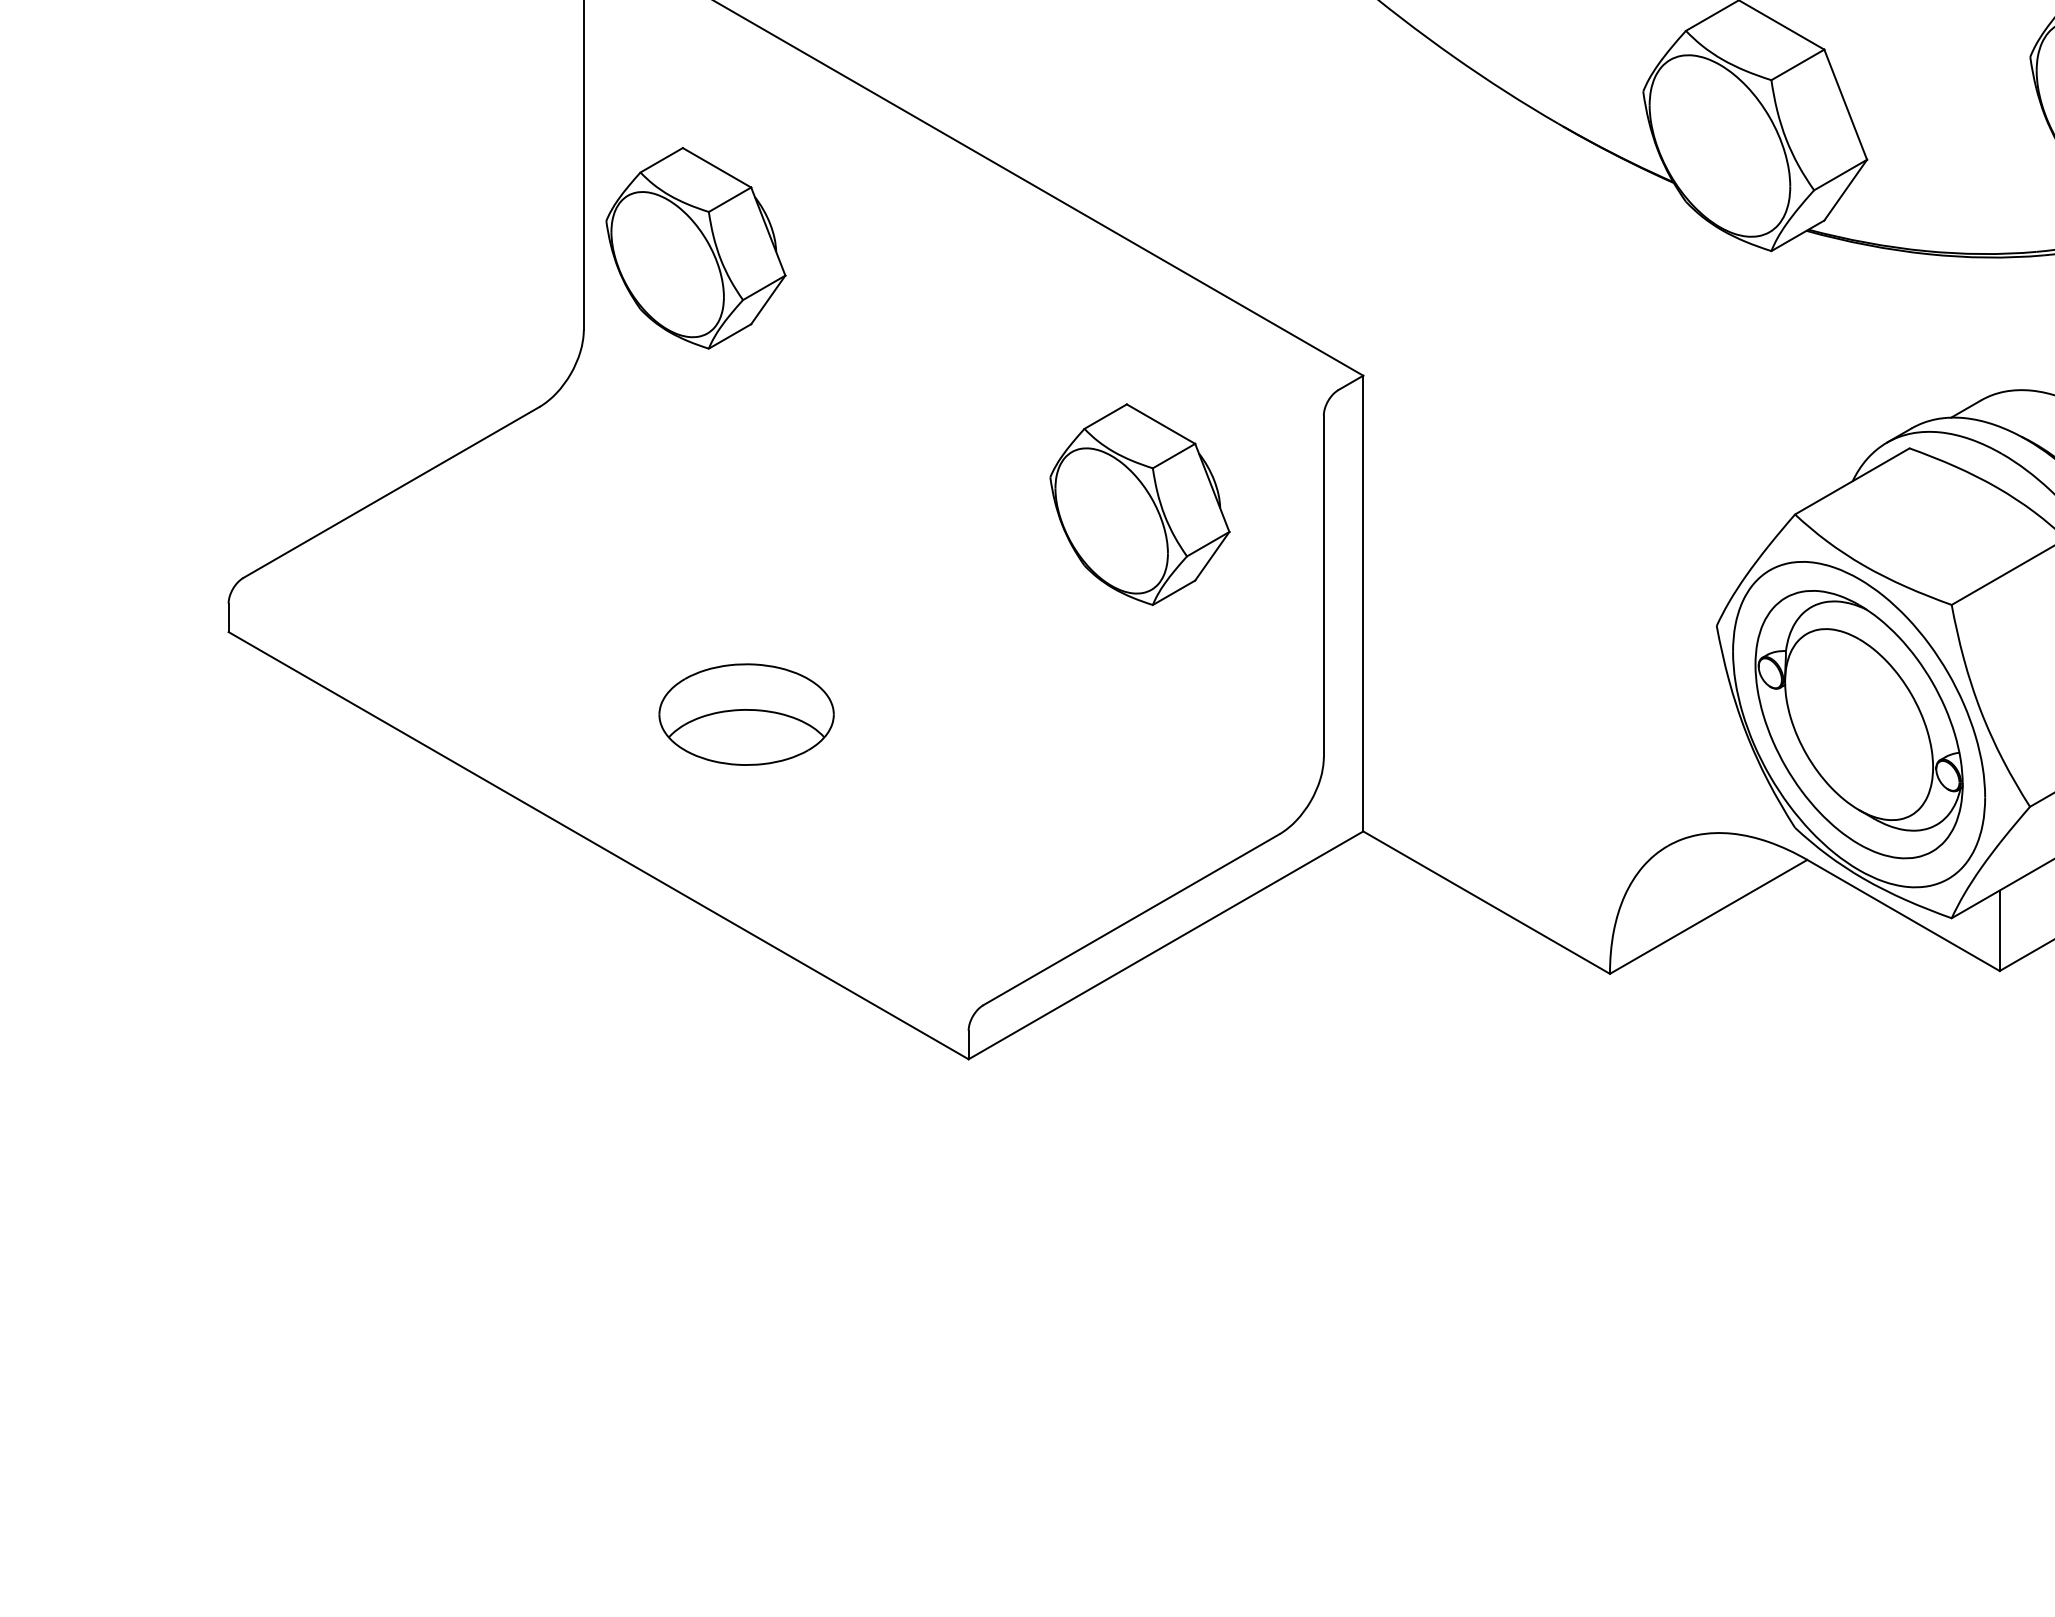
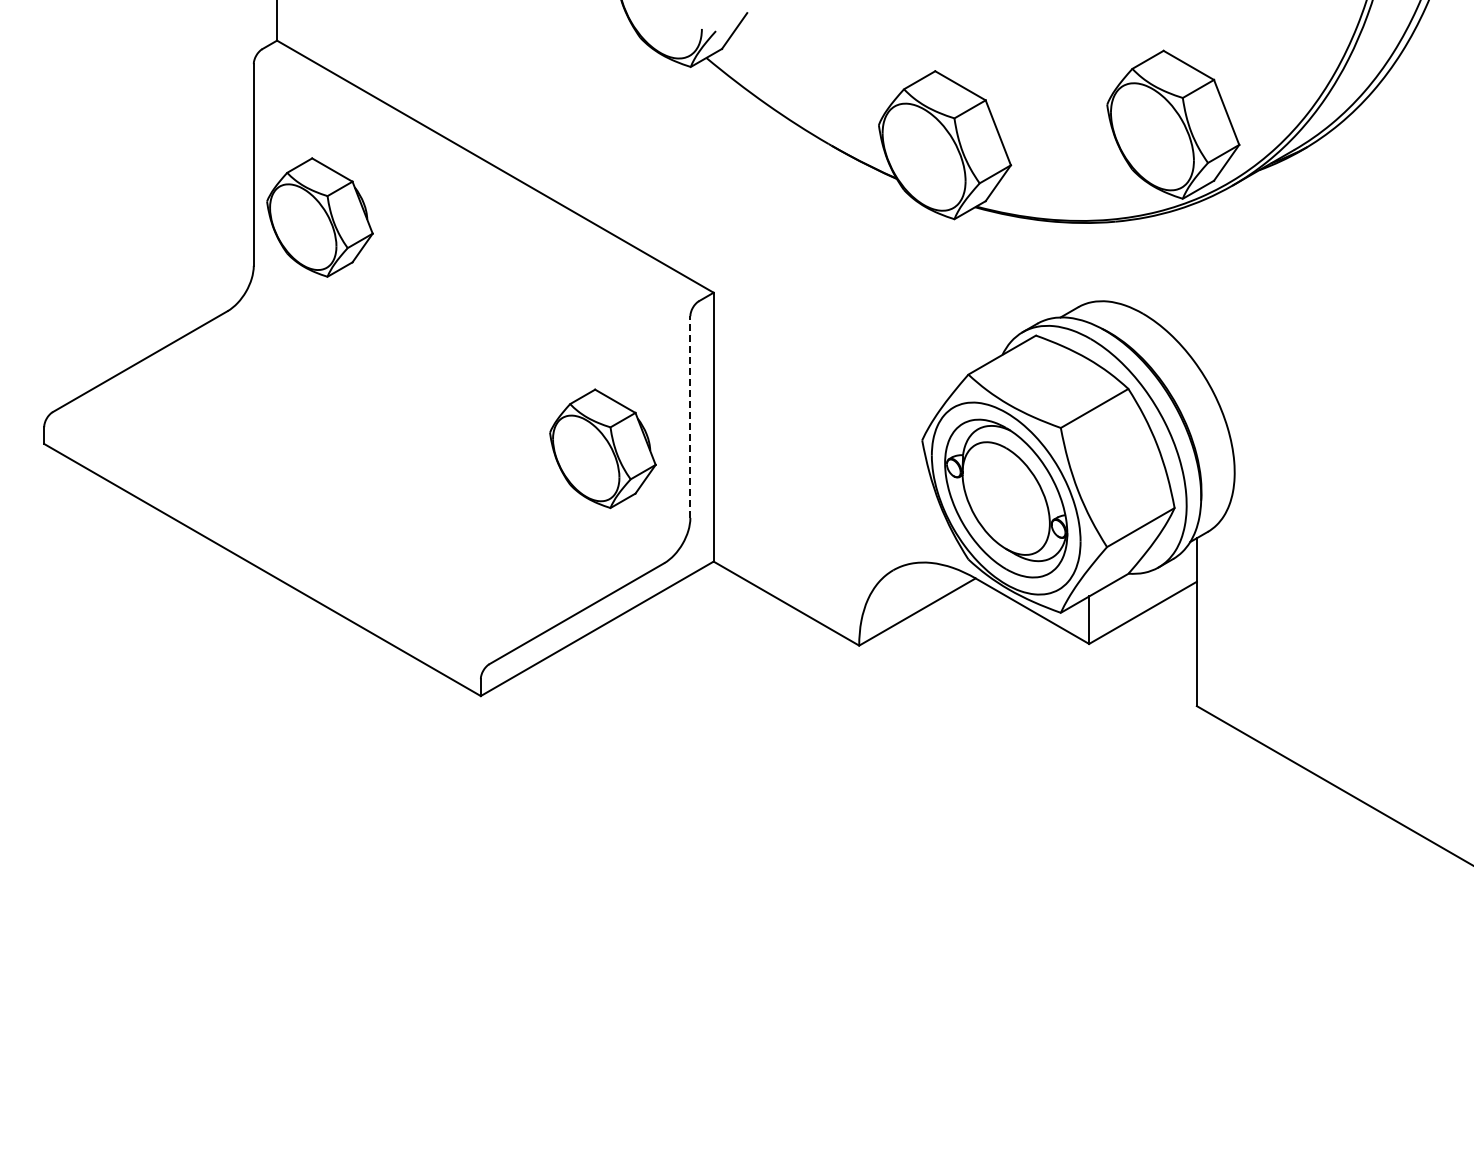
part: (1139, 504) -> (602, 448), moved
line: (1324, 587) -> (690, 417), solid -> dashed
part: (746, 714) -> (349, 492), removed

